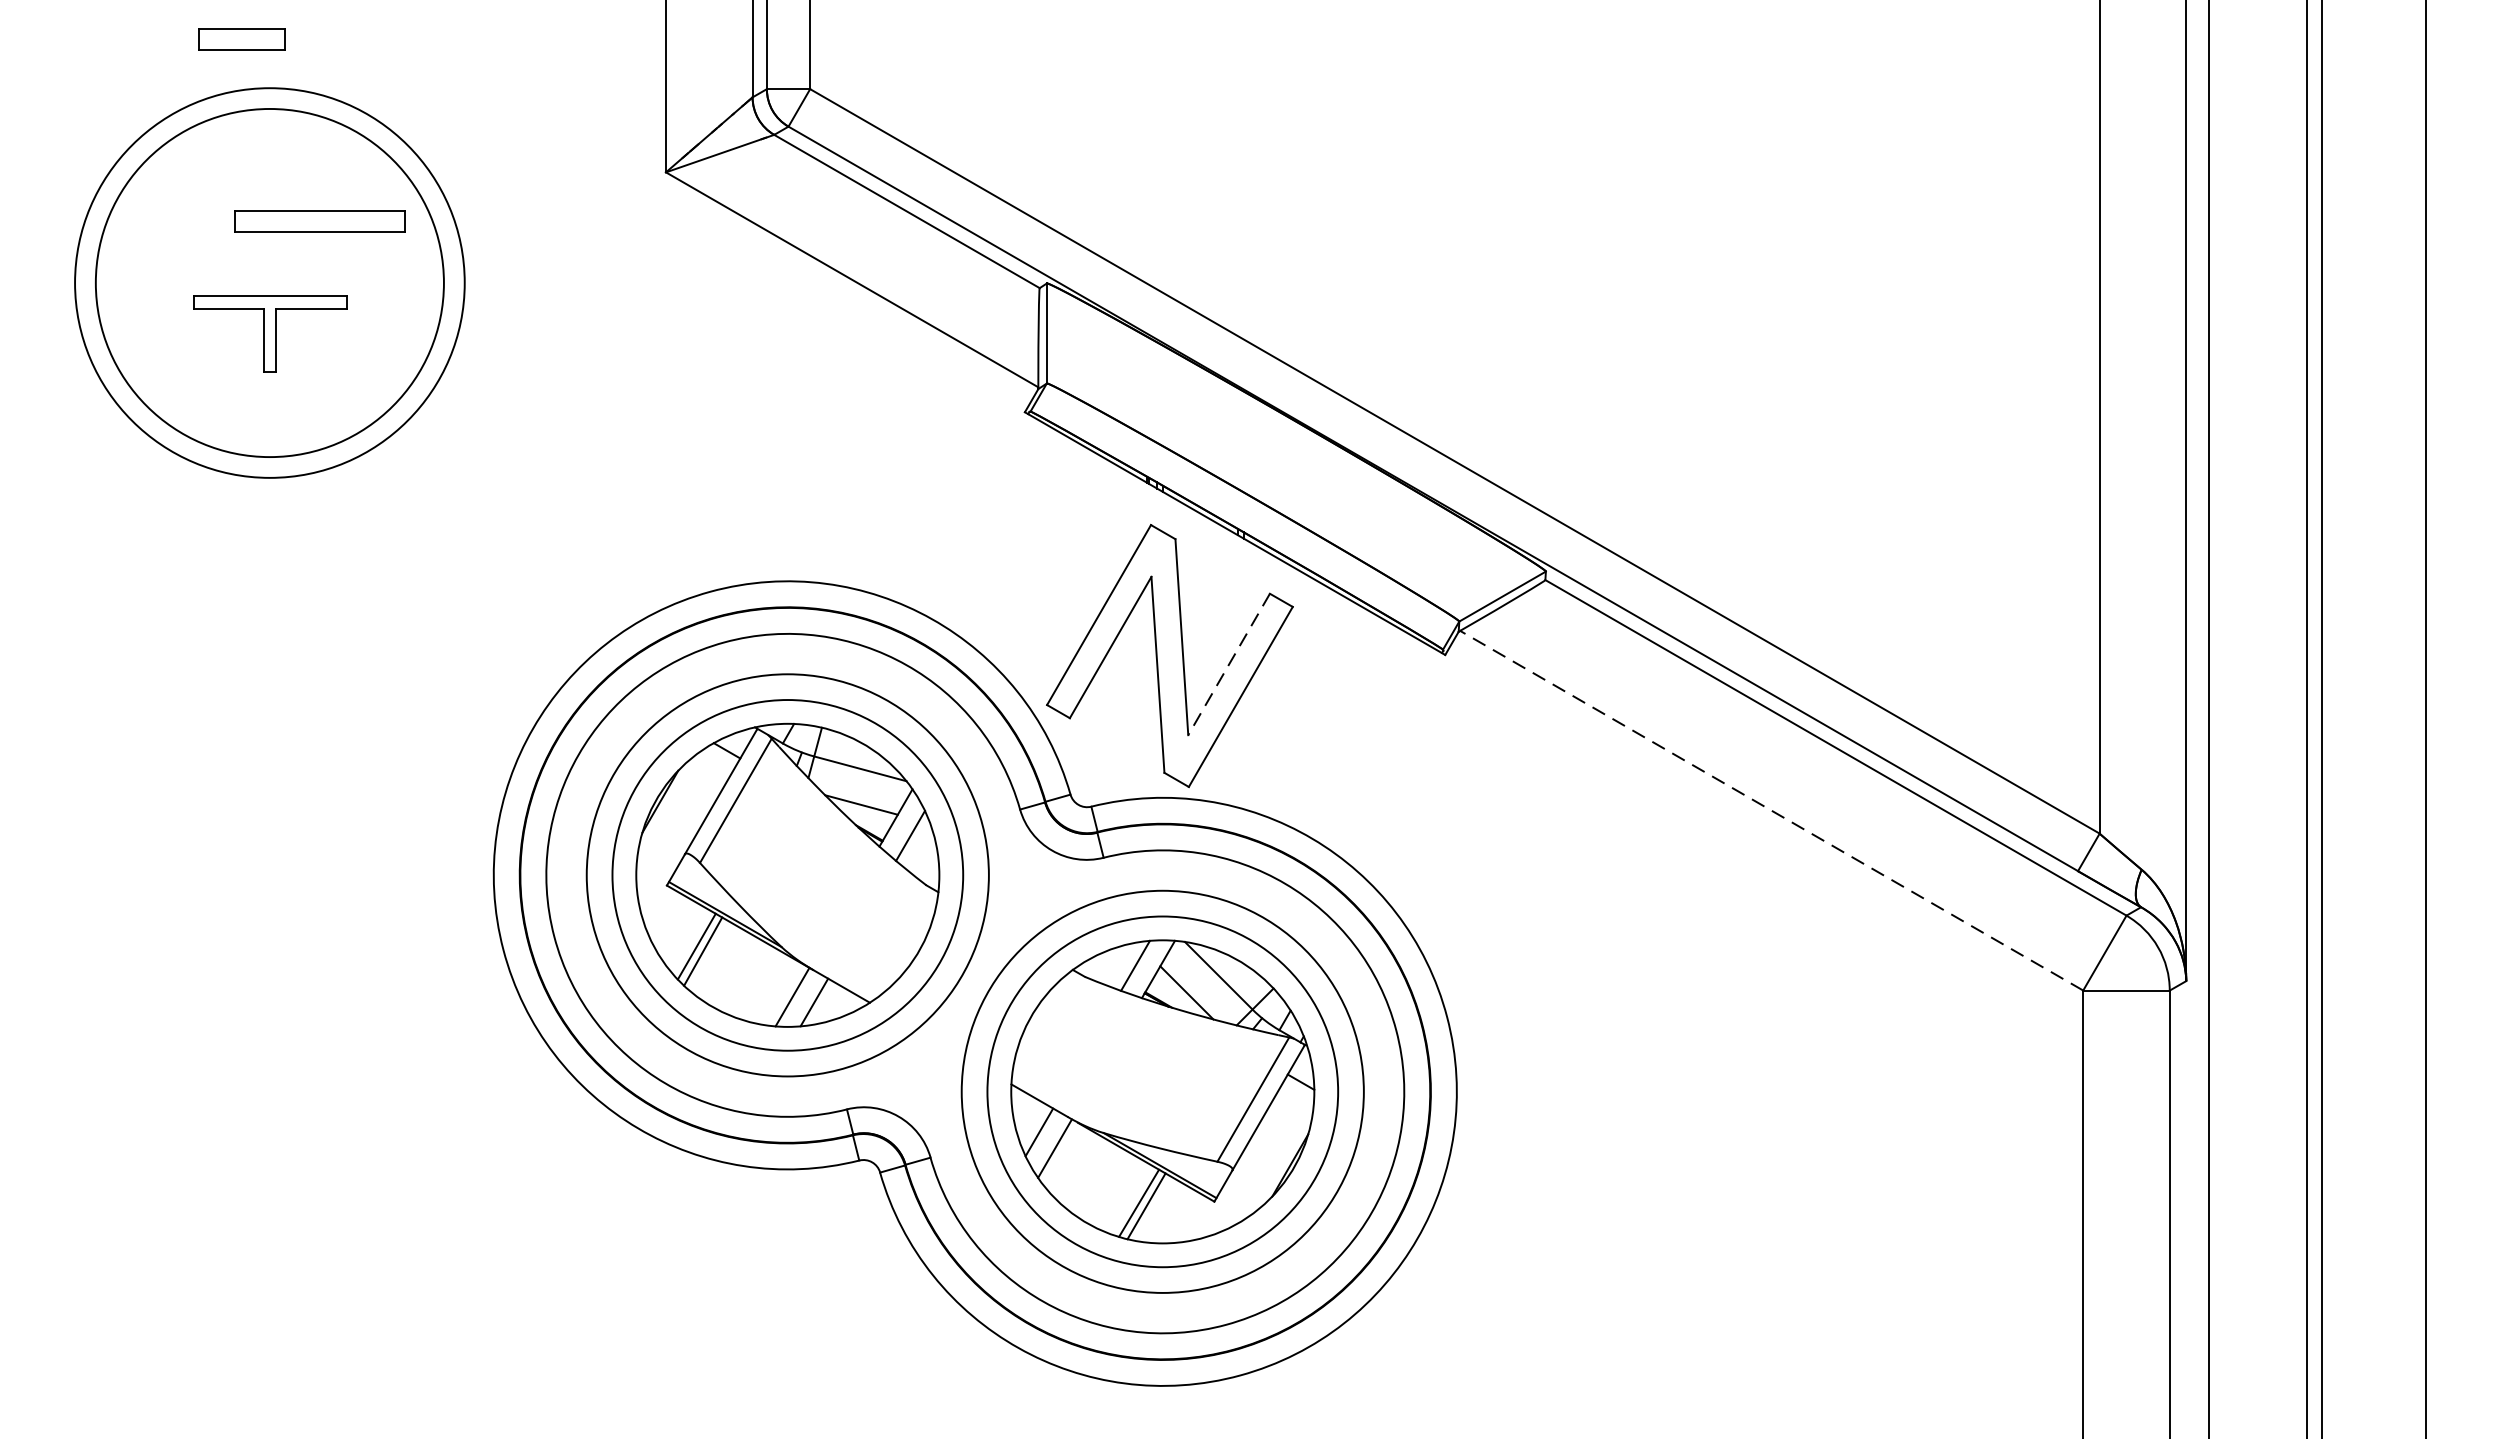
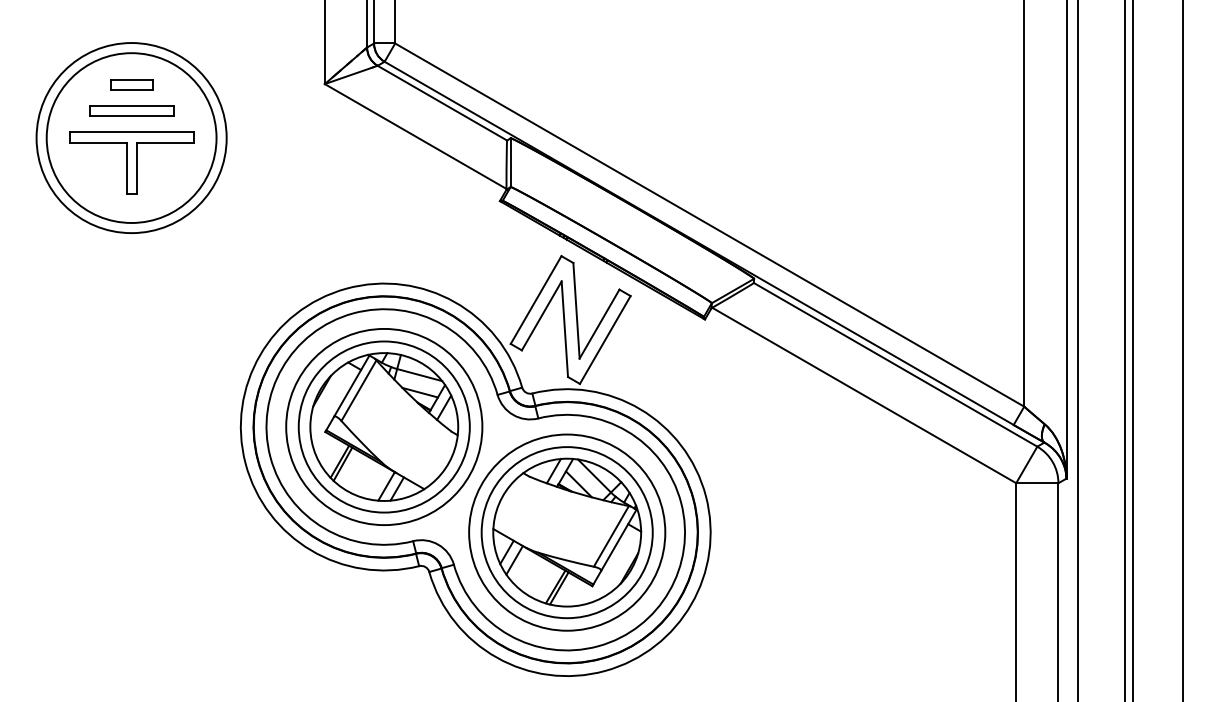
part: (240, 37) -> (131, 84), moved
part: (318, 220) -> (131, 110), moved
part: (269, 333) -> (131, 162), size x1.67
line: (1228, 665) -> (599, 324), dashed -> solid
line: (1770, 810) -> (863, 395), dashed -> solid

